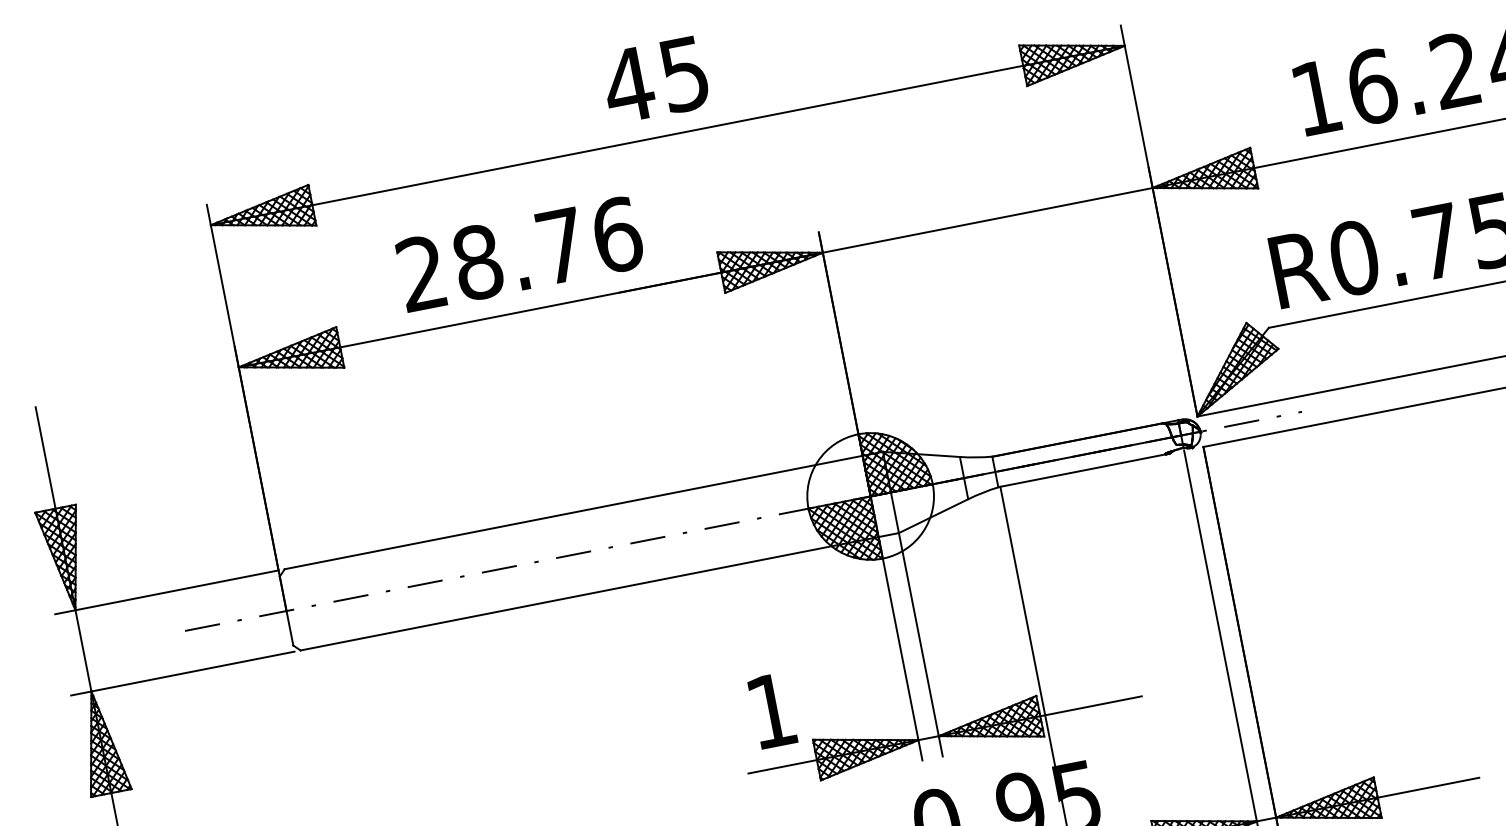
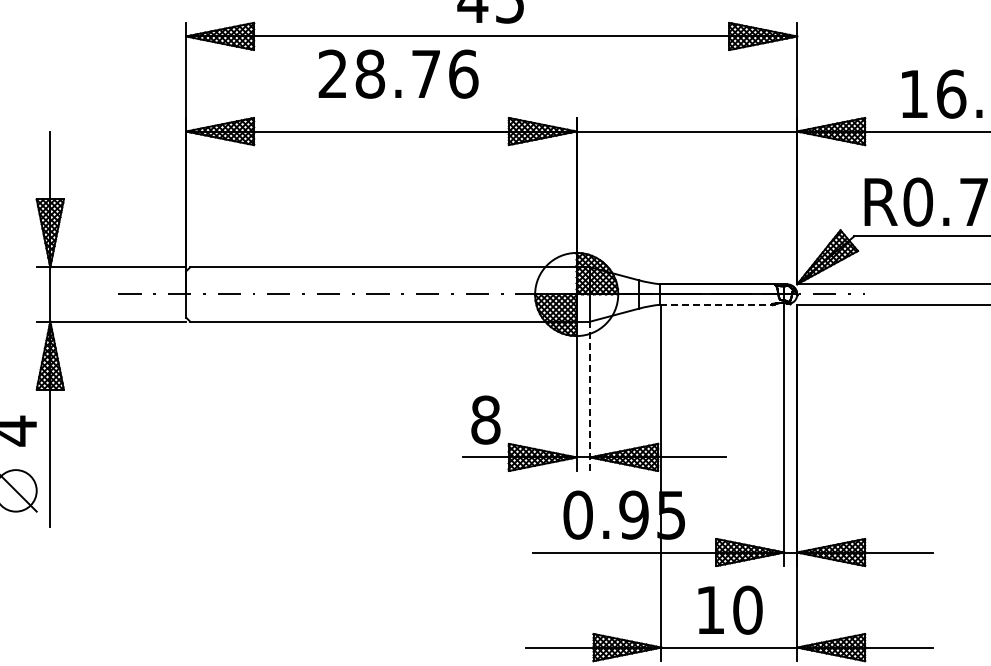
text: (519, 253) -> (398, 73), moved
line: (1082, 470) -> (716, 304), solid -> dashed
line: (921, 644) -> (590, 396), solid -> dashed
text: (770, 710) -> (485, 419), 1 -> 8

